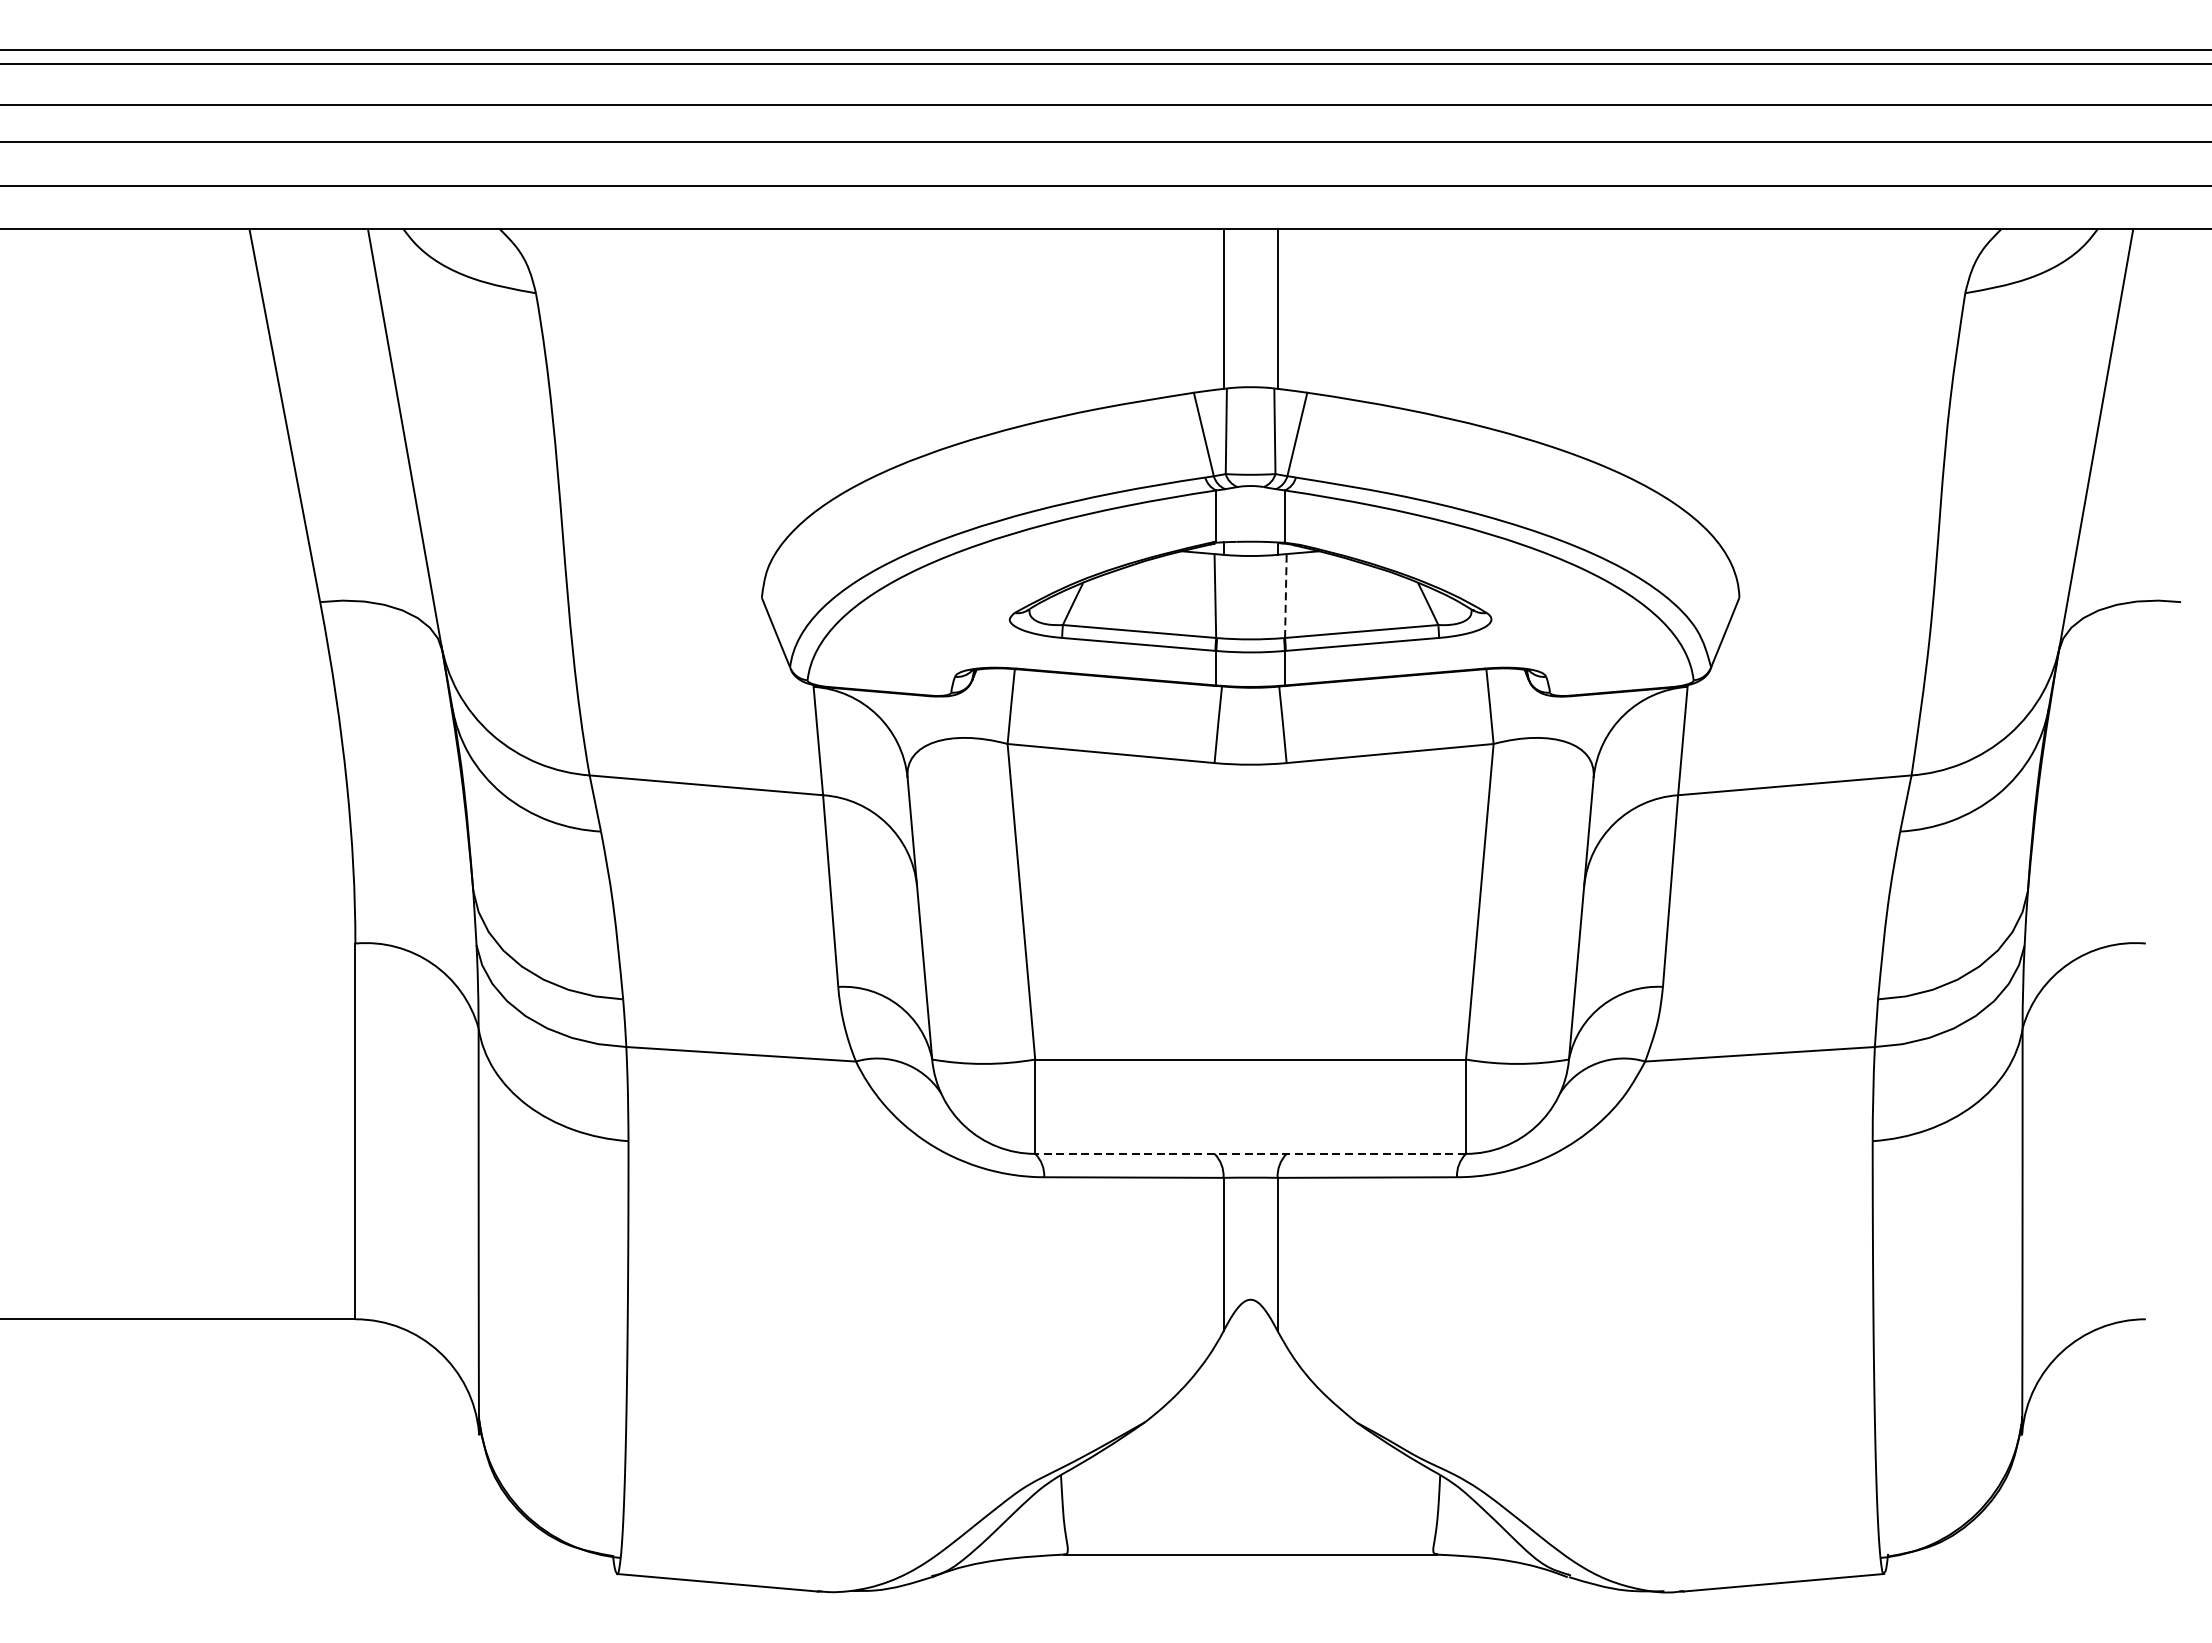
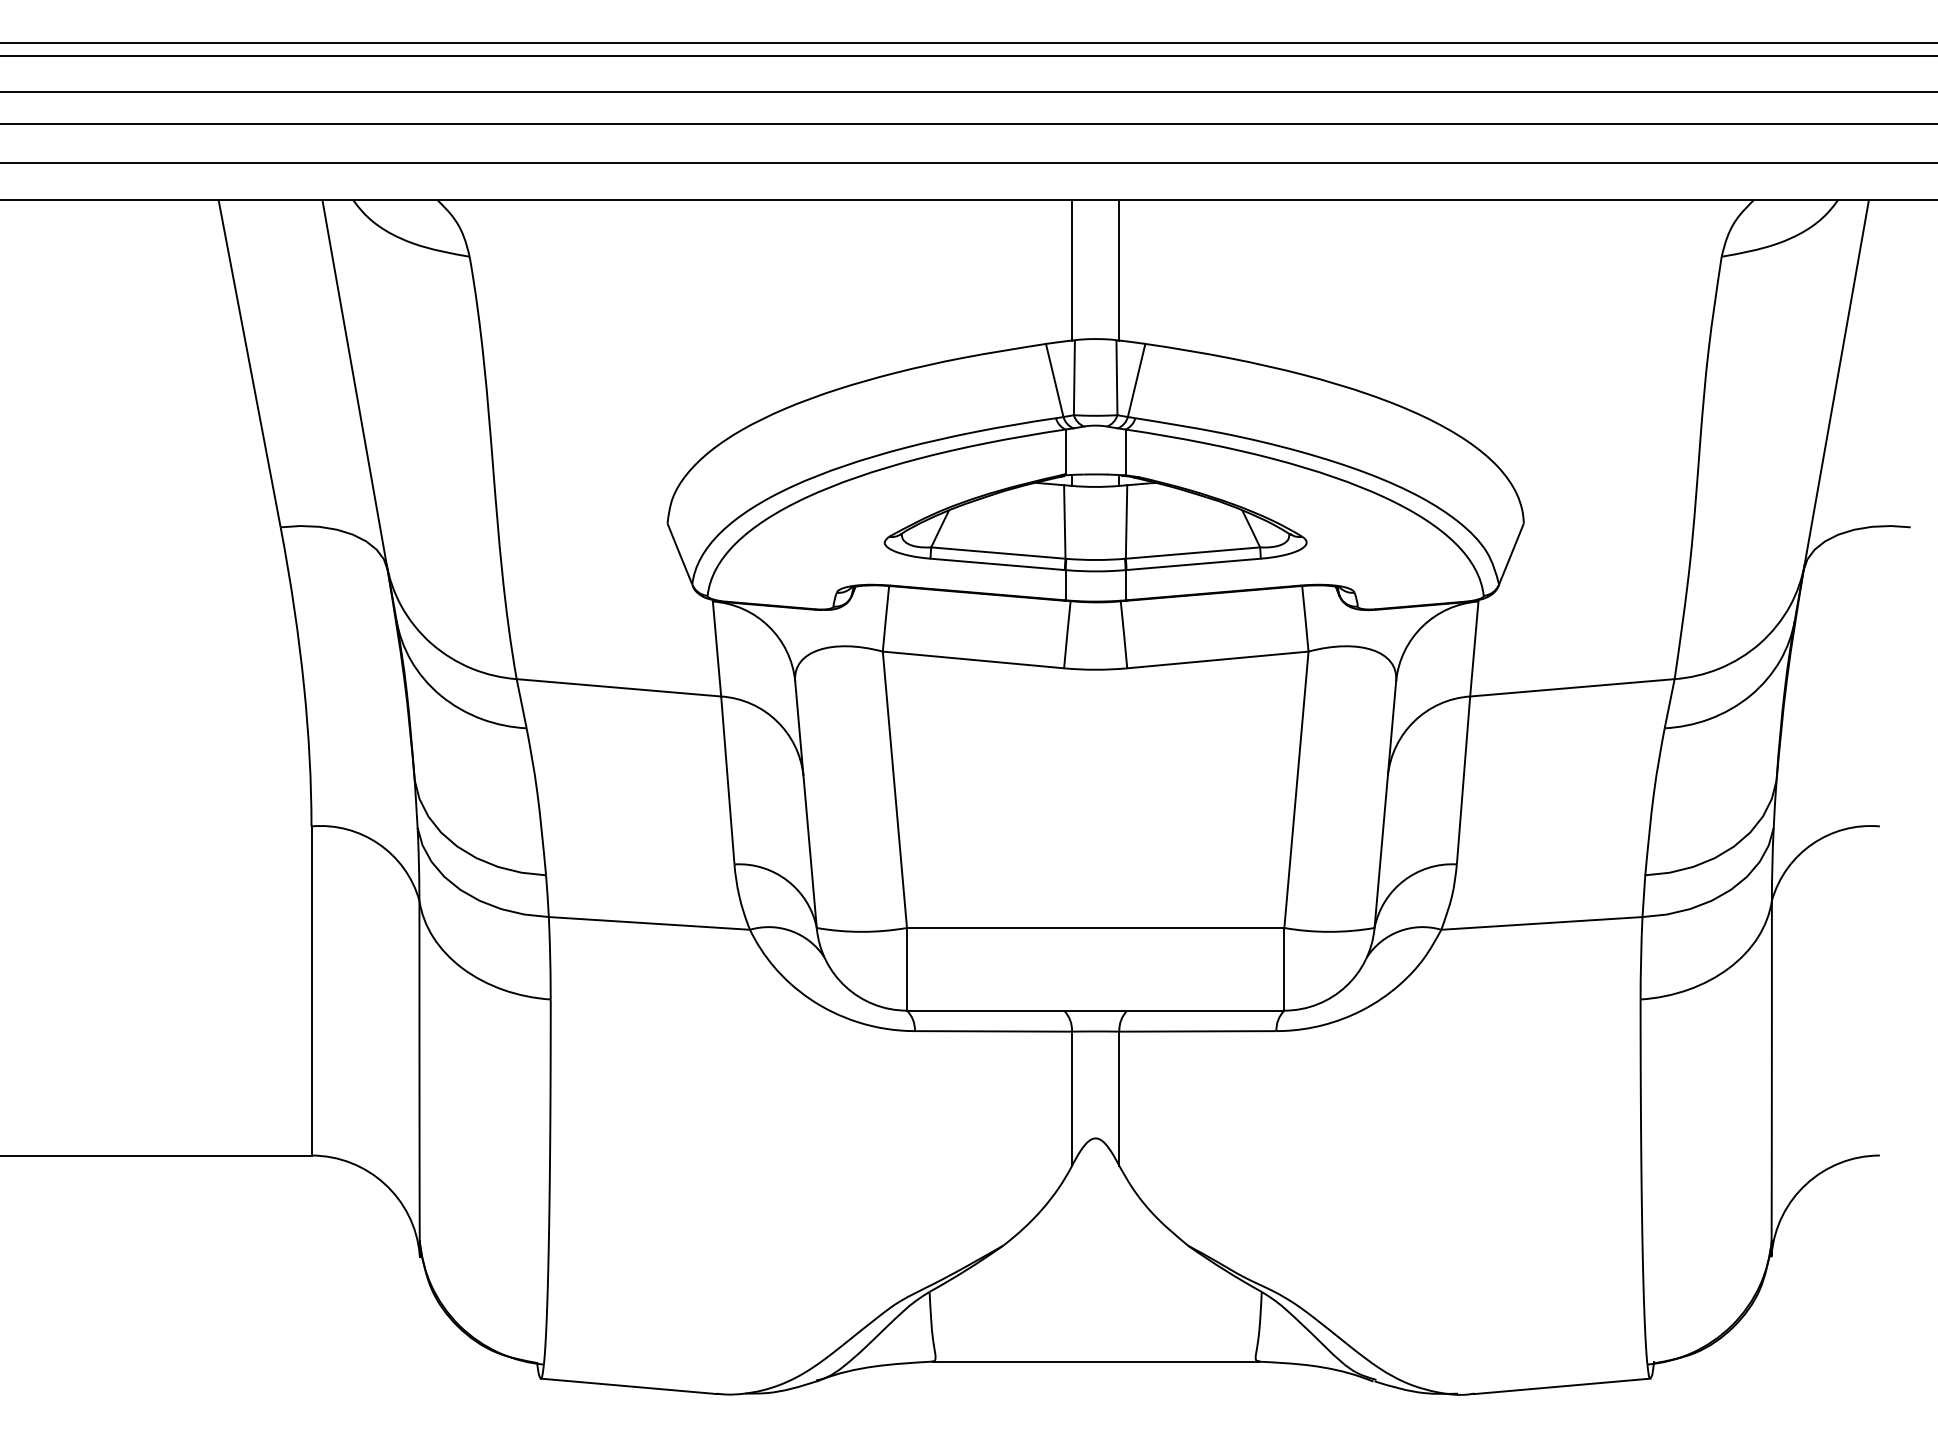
line: (1285, 595) -> (1126, 521), dashed -> solid
line: (1250, 1153) -> (1095, 1010), dashed -> solid

